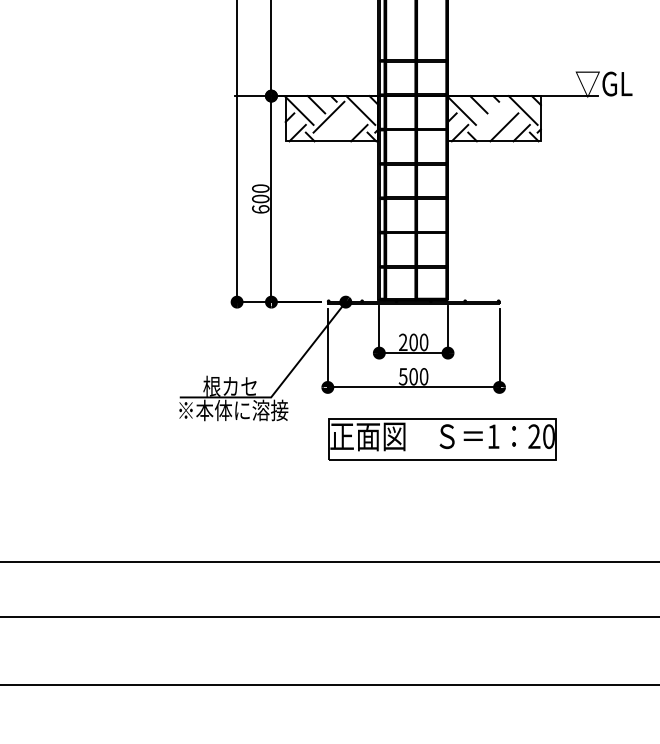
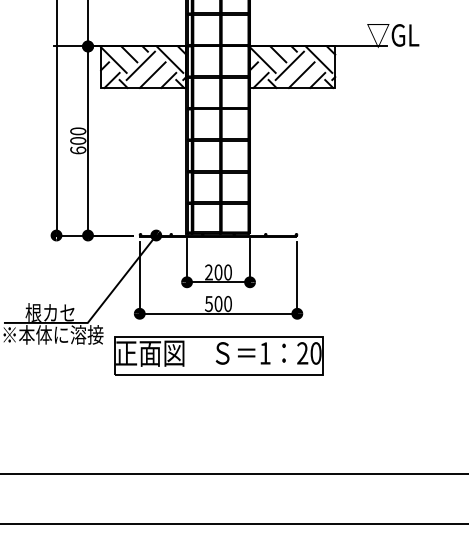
line: (490, 116) -> (289, 65), added
line: (341, 127) -> (152, 75), added
part: (442, 439) -> (218, 356), moved

